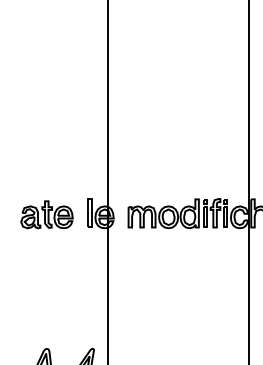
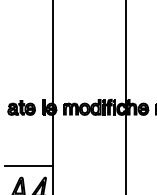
line: (60, 327) -> (28, 166), added

